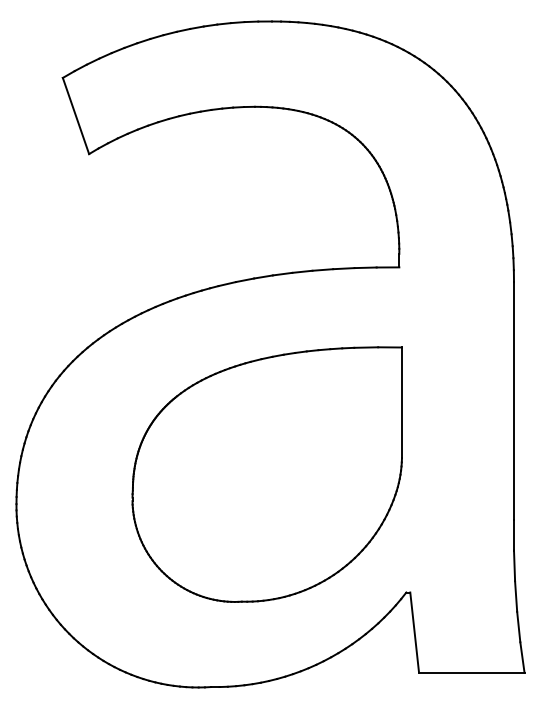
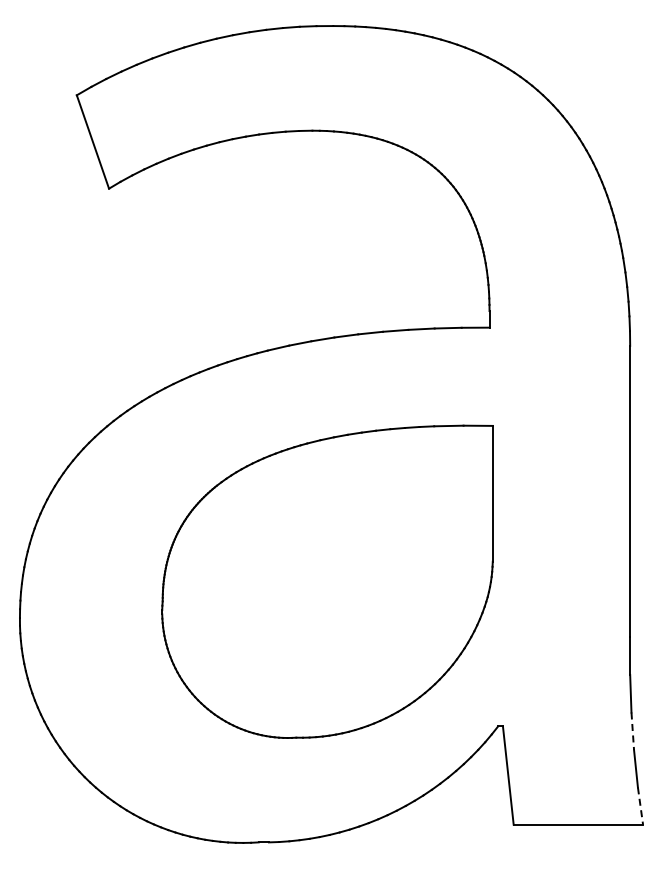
line: (515, 596) -> (632, 731), solid -> dashed
line: (522, 657) -> (640, 806), solid -> dashed

